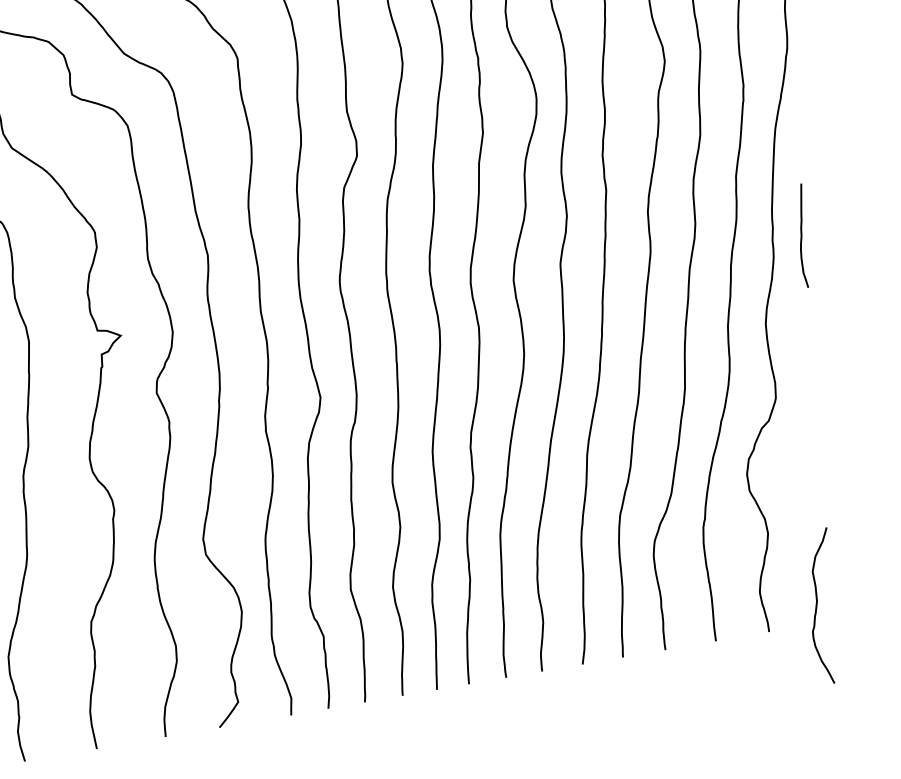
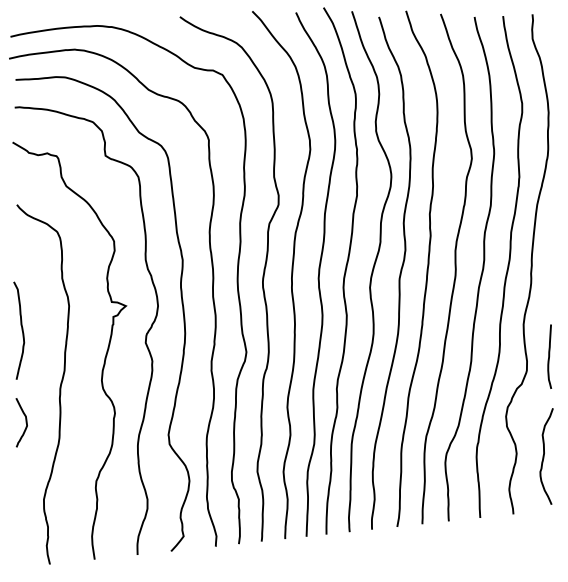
curve: (802, 235) -> (549, 356), moved
curve: (817, 606) -> (544, 456), moved

